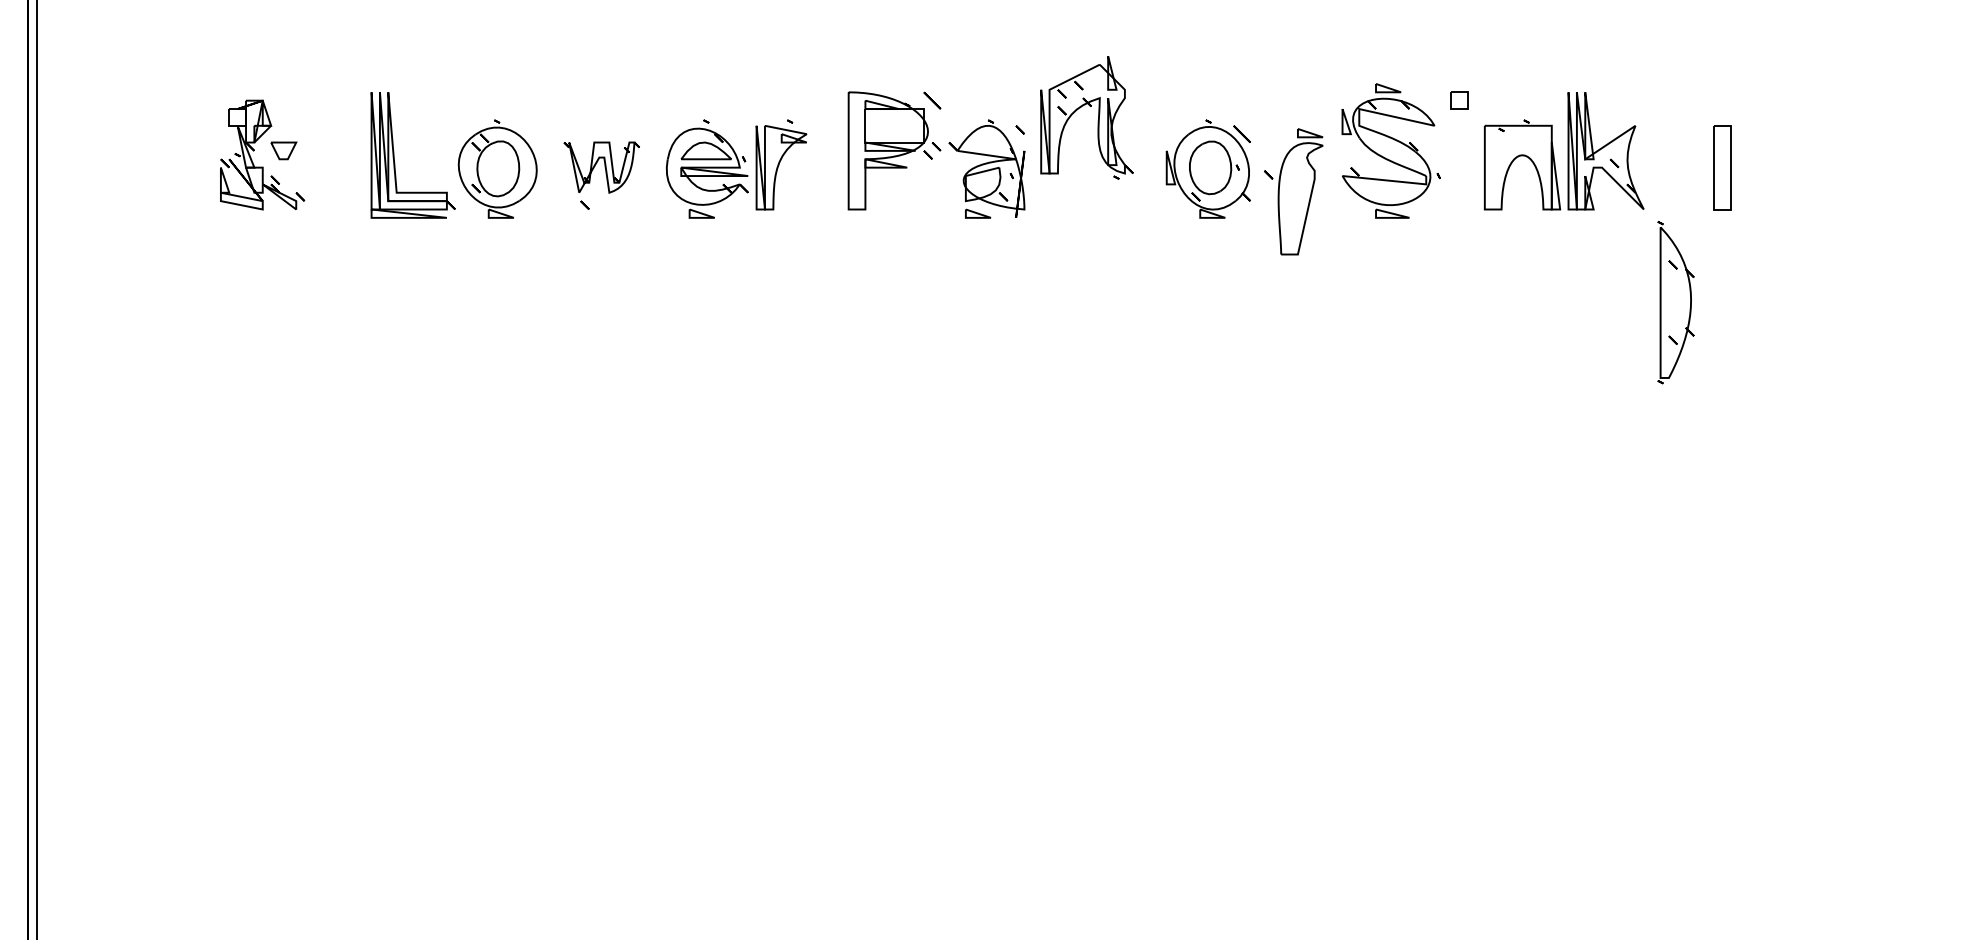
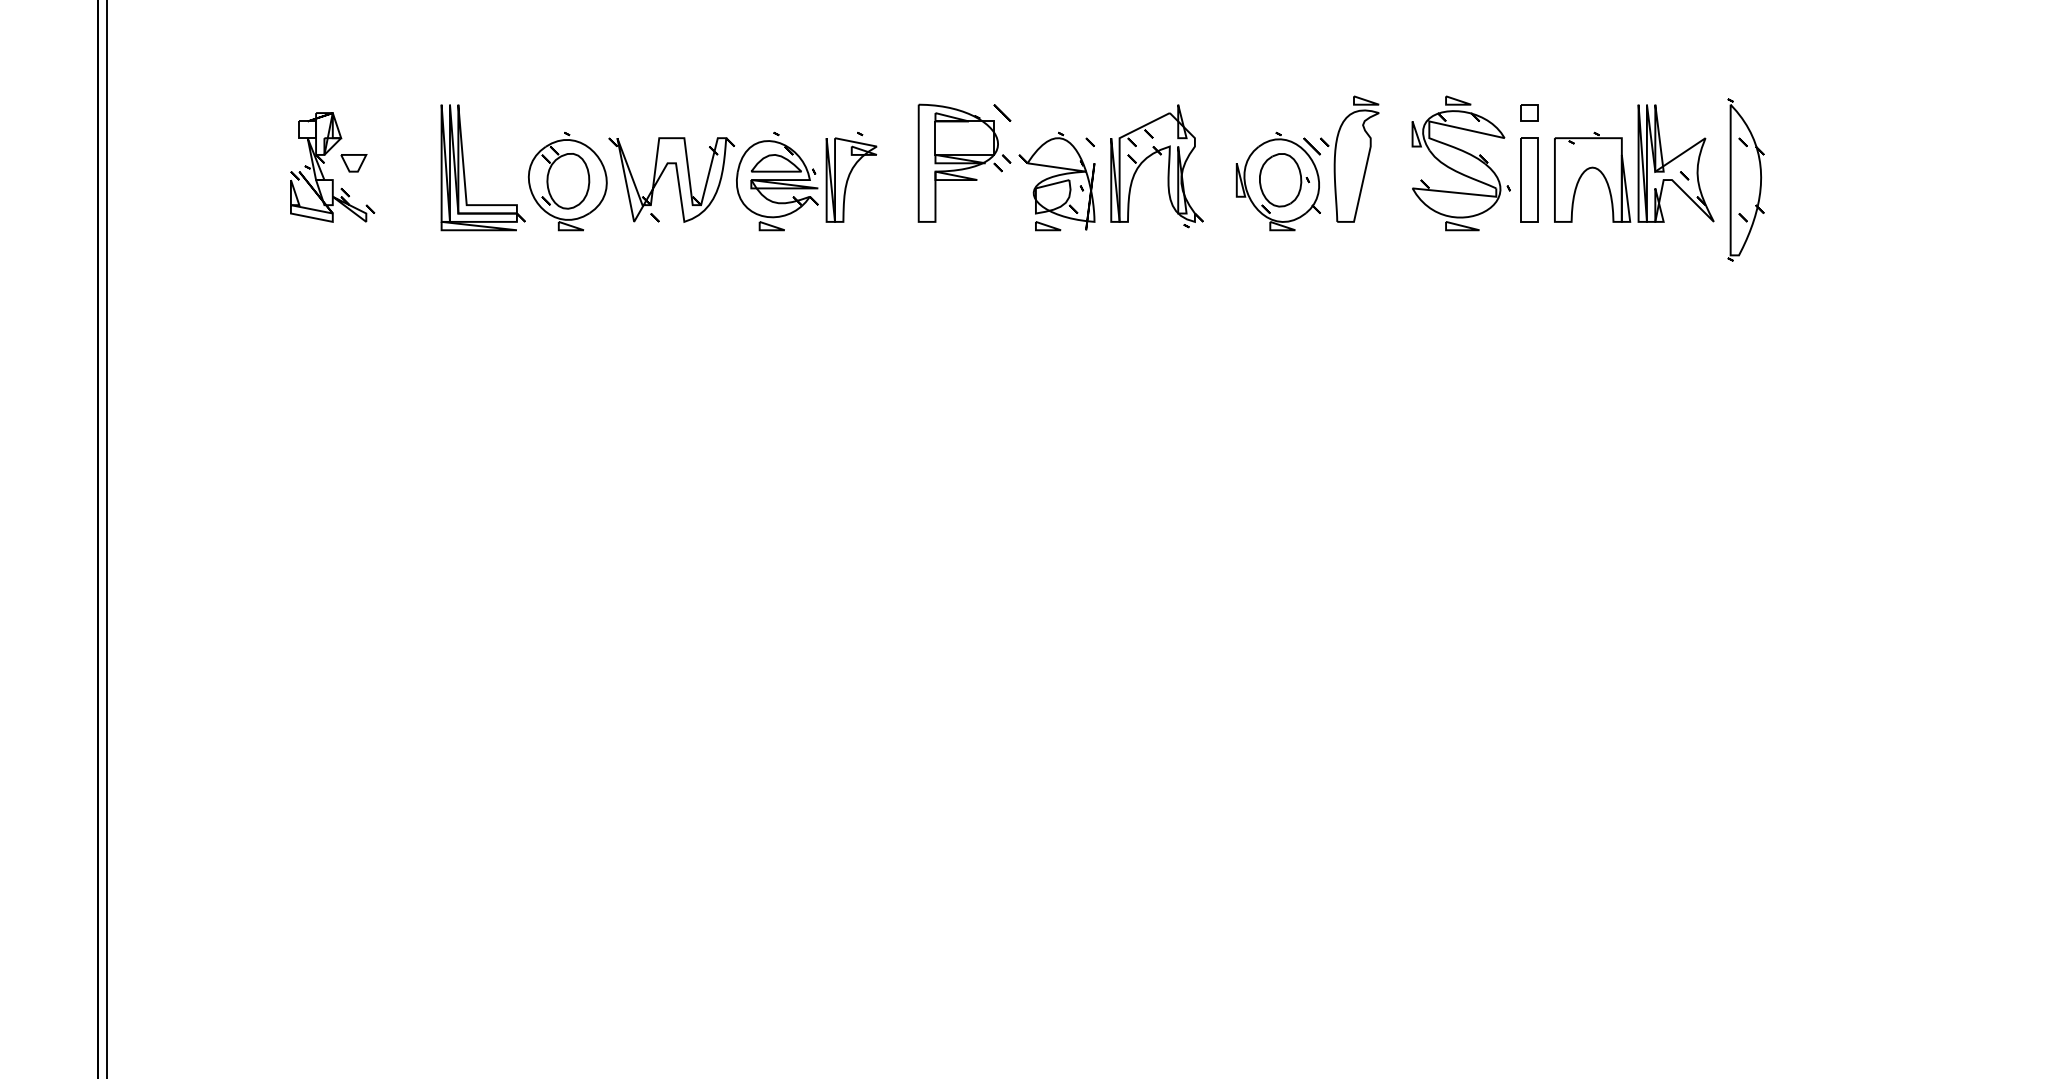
part: (1079, 109) -> (1149, 157), moved
part: (601, 167) -> (671, 179), size x1.67
part: (1722, 167) -> (1529, 179), moved
part: (1293, 191) -> (1349, 158), moved
part: (1675, 302) -> (1745, 179), moved

